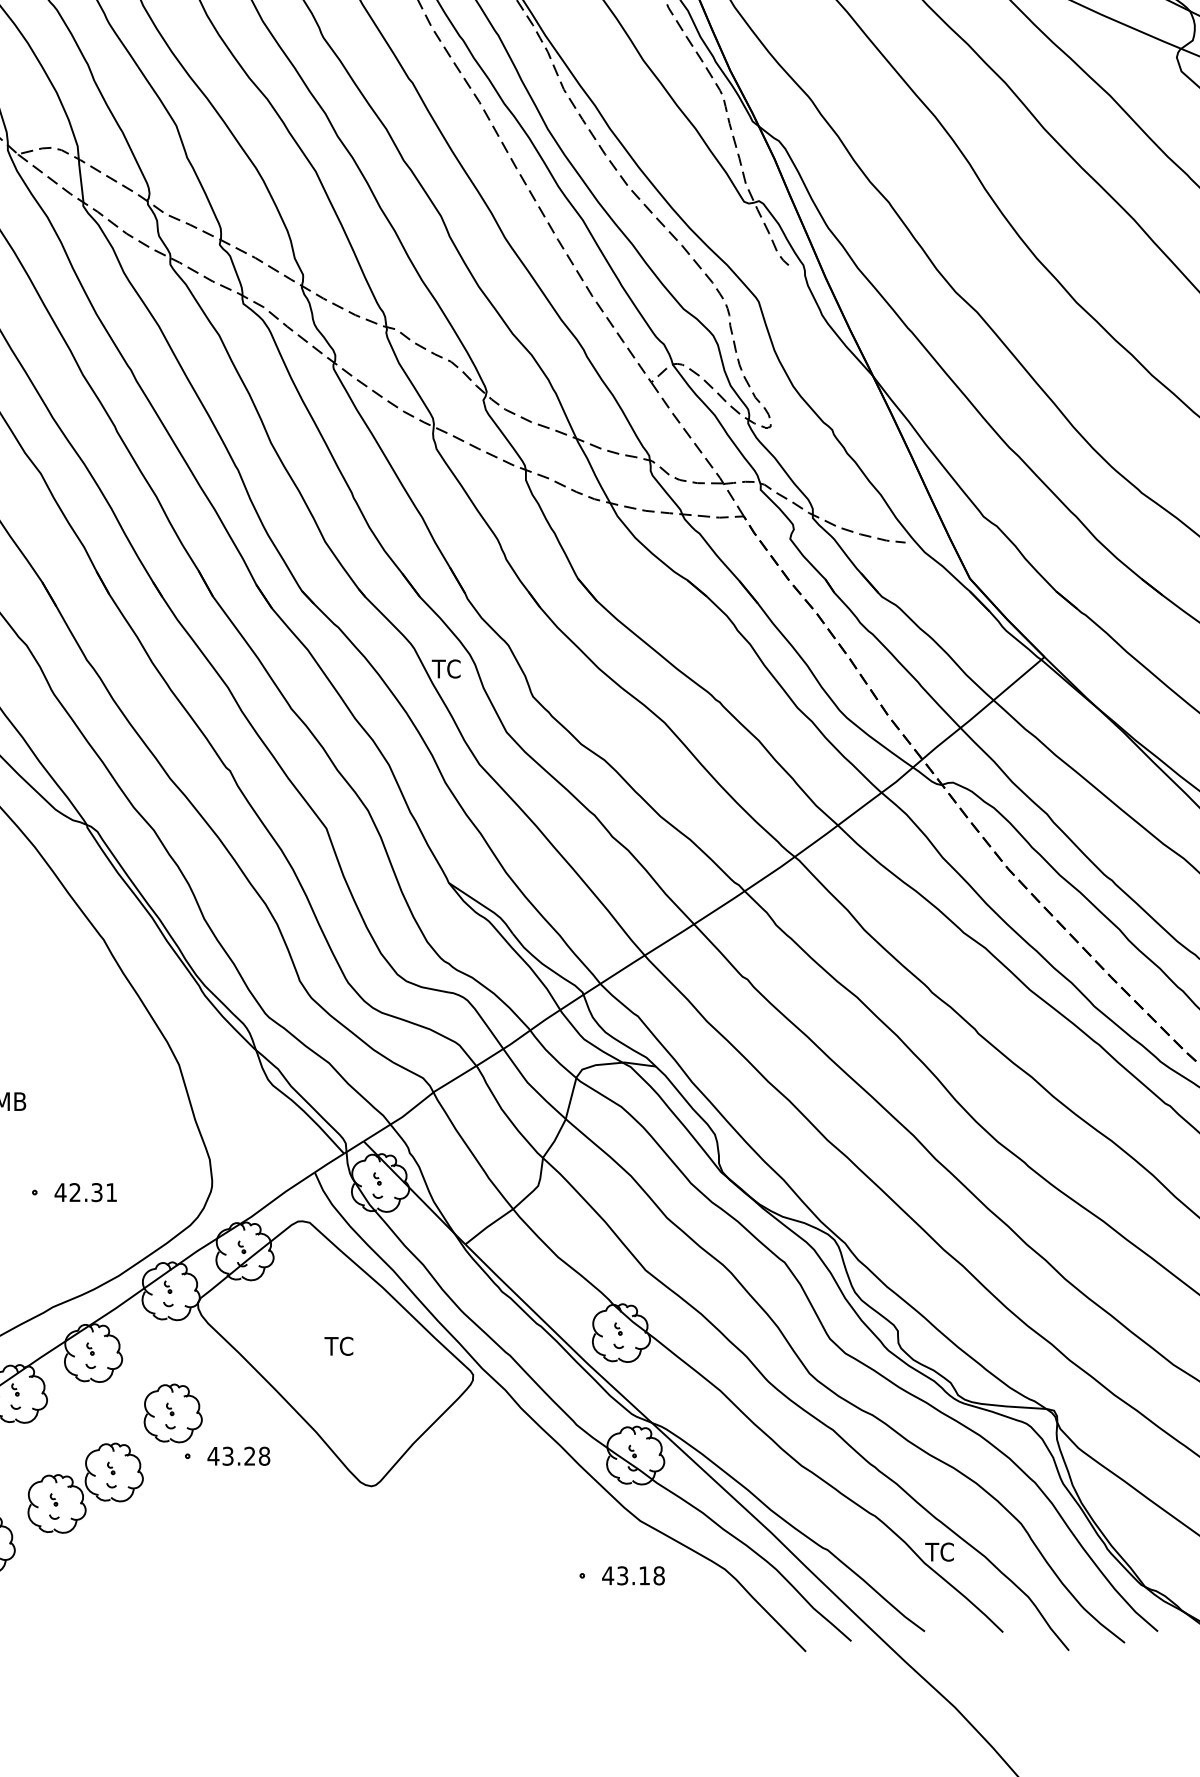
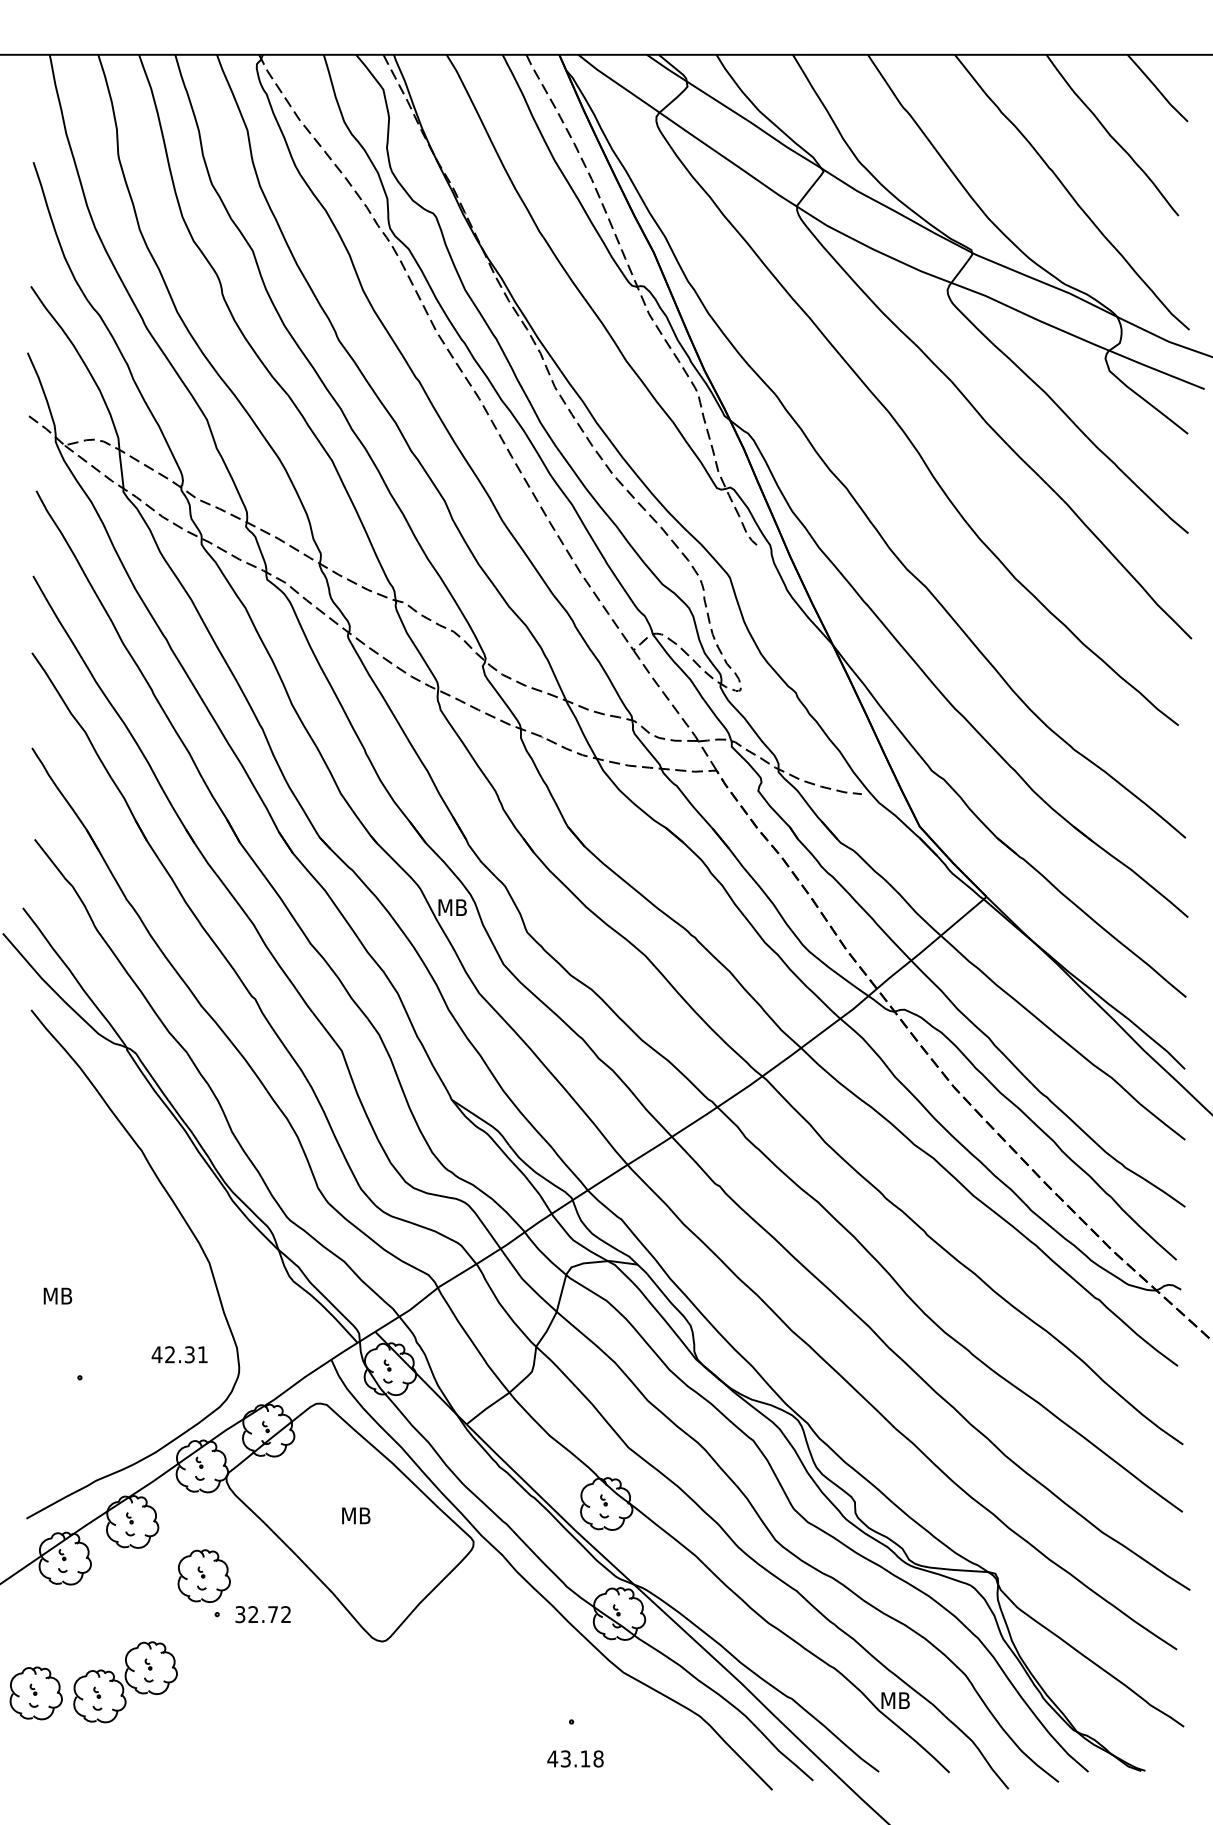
text: (448, 668) -> (451, 907), TC -> MB
text: (85, 1192) -> (179, 1354), moved
text: (341, 1345) -> (355, 1515), TC -> MB
text: (239, 1456) -> (263, 1614), 43.28 -> 32.72
part: (85, 1488) -> (125, 1682), moved
text: (941, 1551) -> (894, 1700), TC -> MB
text: (633, 1575) -> (575, 1758), moved

